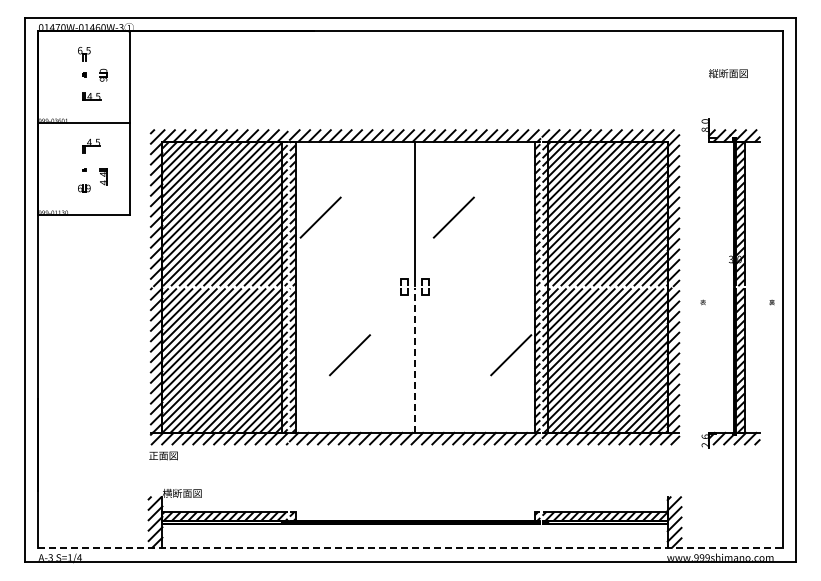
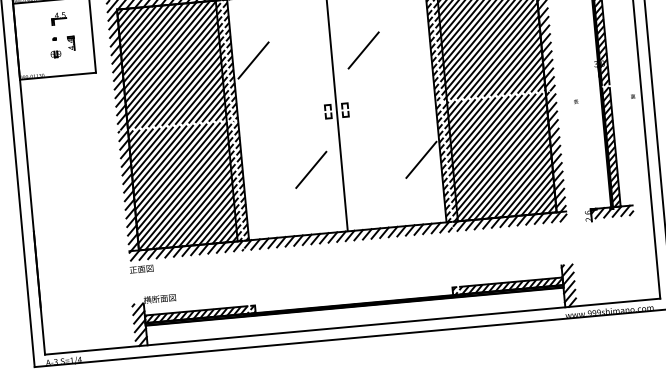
line: (349, 355) -> (310, 170), moved
line: (415, 360) -> (342, 171), dashed -> solid
line: (410, 547) -> (352, 326), dashed -> solid

